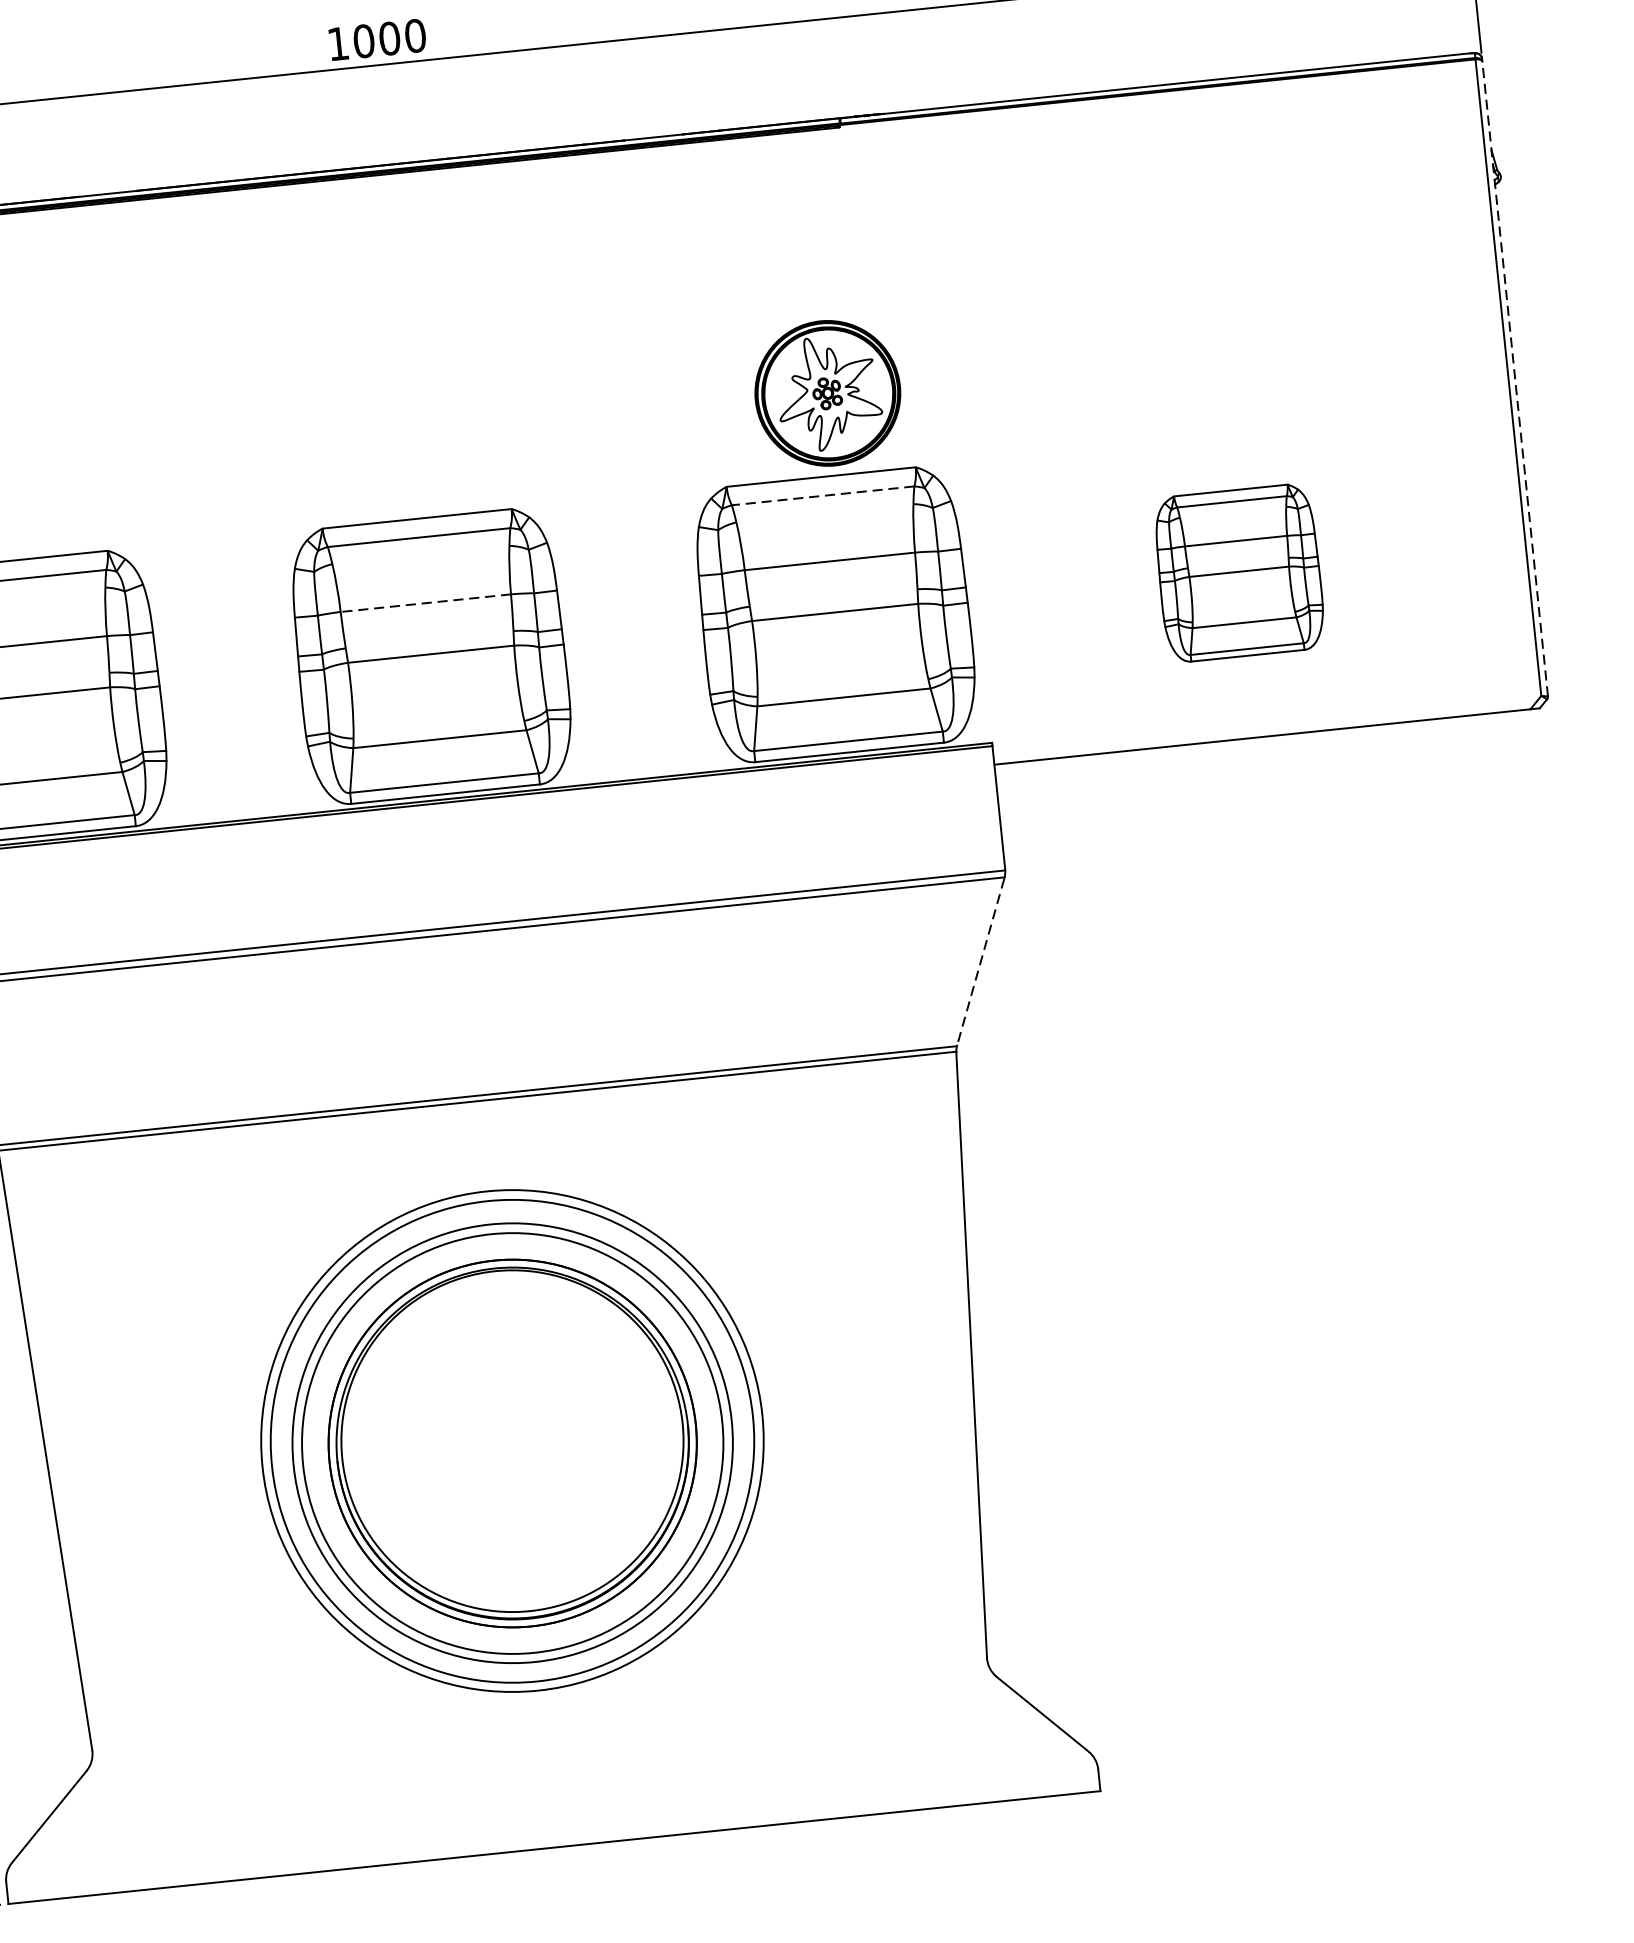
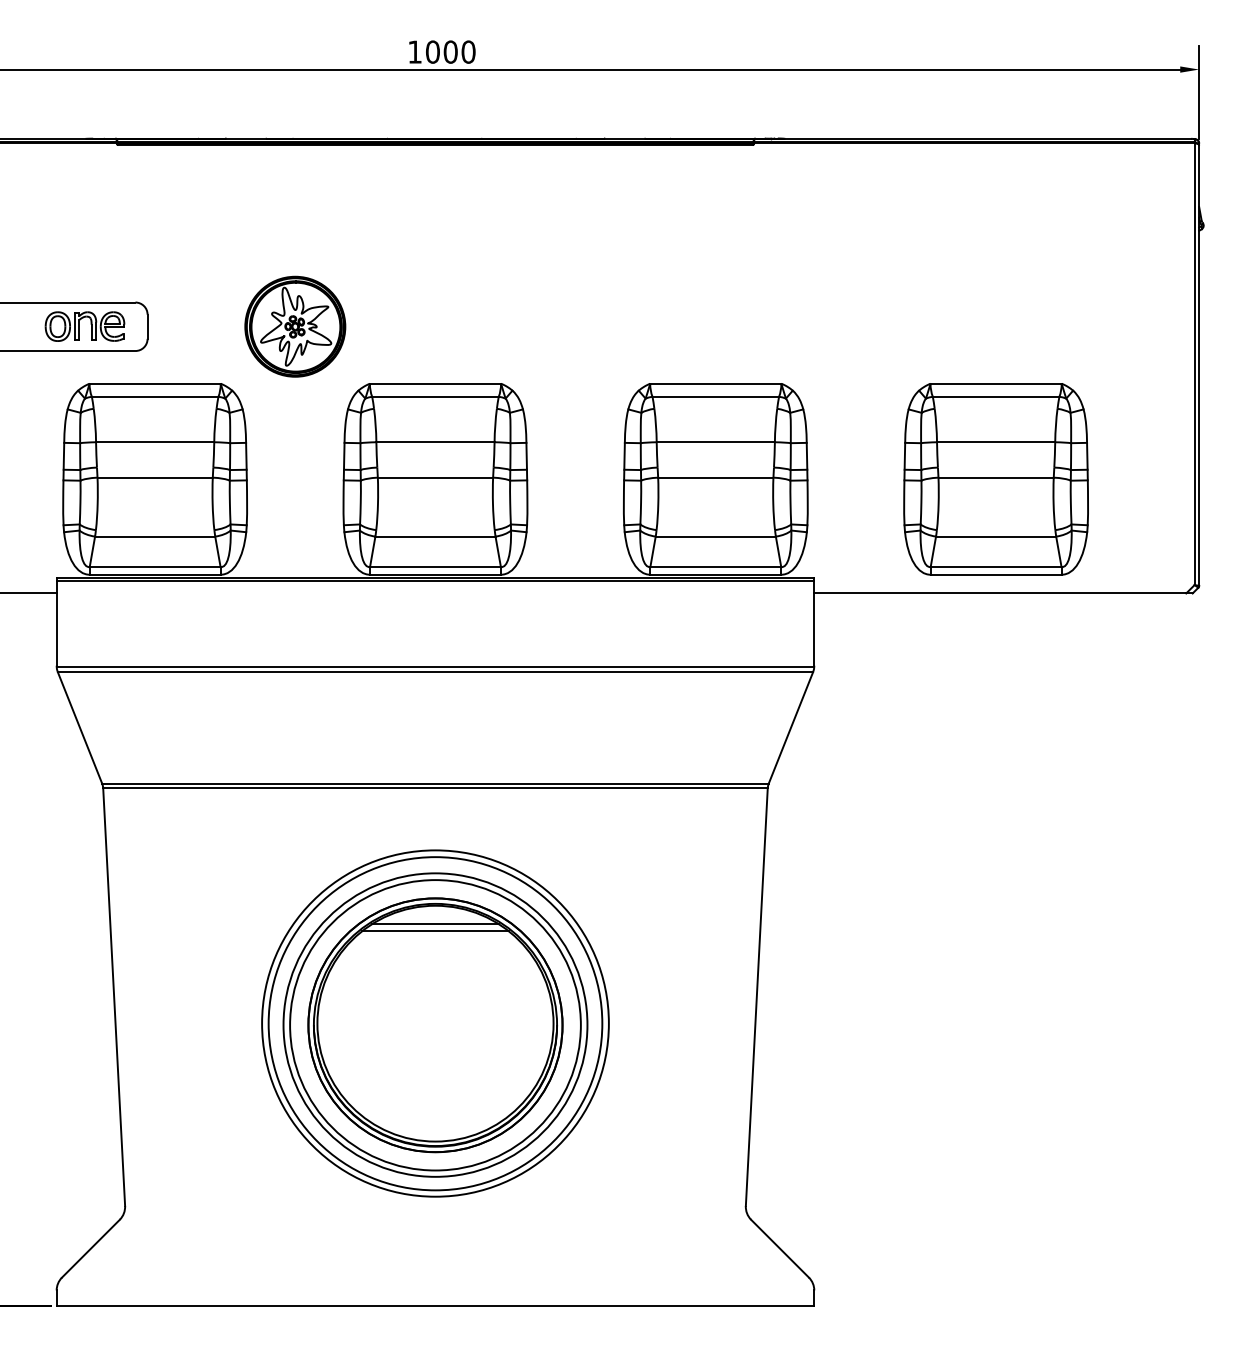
line: (1515, 378) -> (1199, 365), dashed -> solid
part: (828, 393) -> (295, 326), moved
line: (822, 495) -> (715, 396), dashed -> solid
part: (1238, 573) -> (995, 479), size x1.67
line: (424, 603) -> (434, 442), dashed -> solid
line: (981, 961) -> (791, 727), dashed -> solid
line: (497, 1298) -> (435, 924), added
line: (498, 1308) -> (435, 931), added

